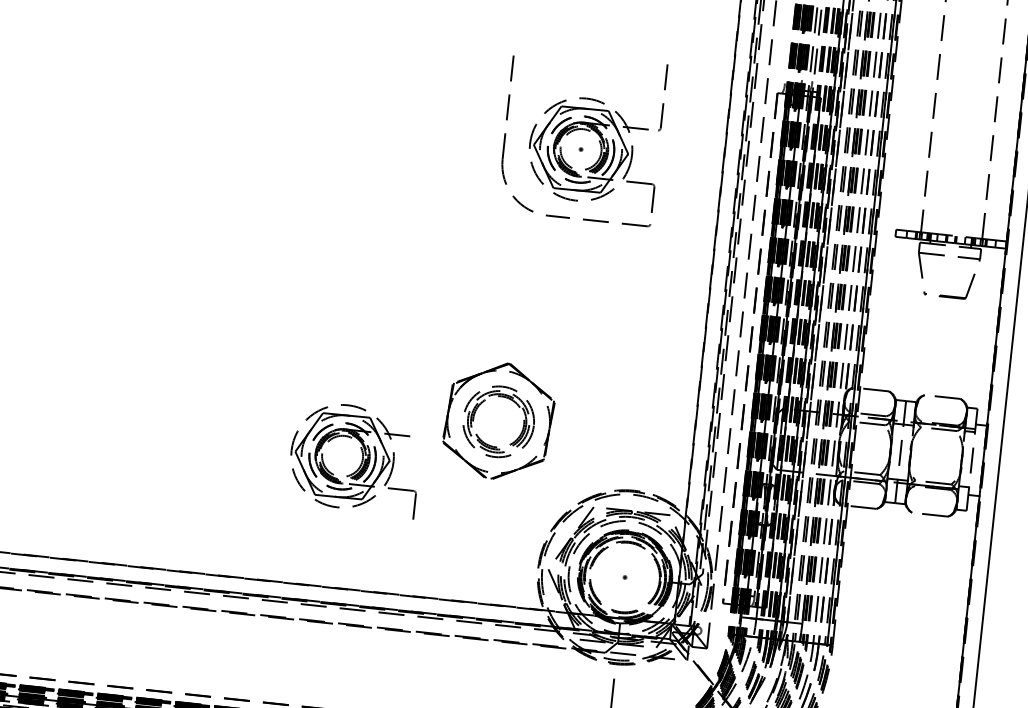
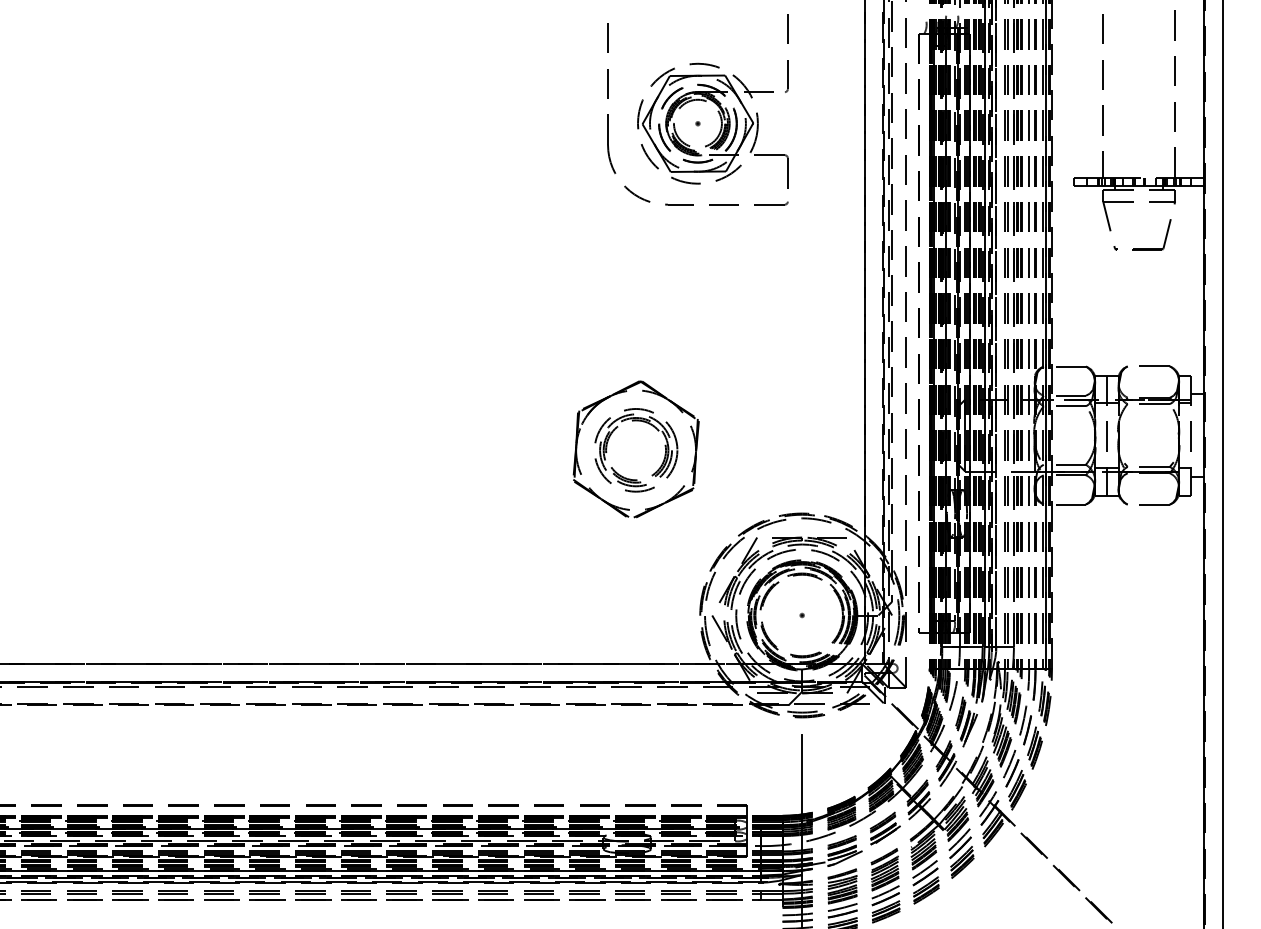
part: (354, 459) -> (473, 511), removed

